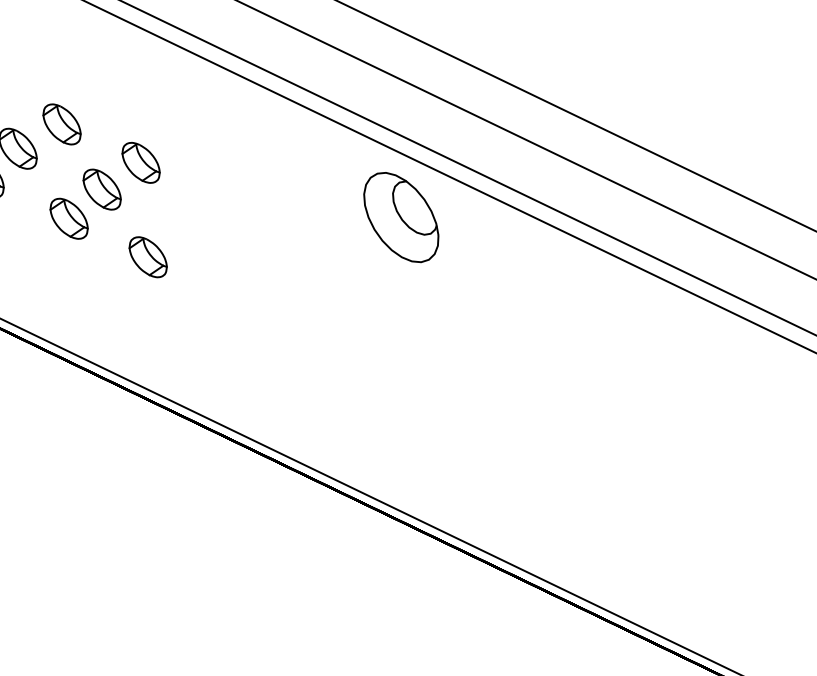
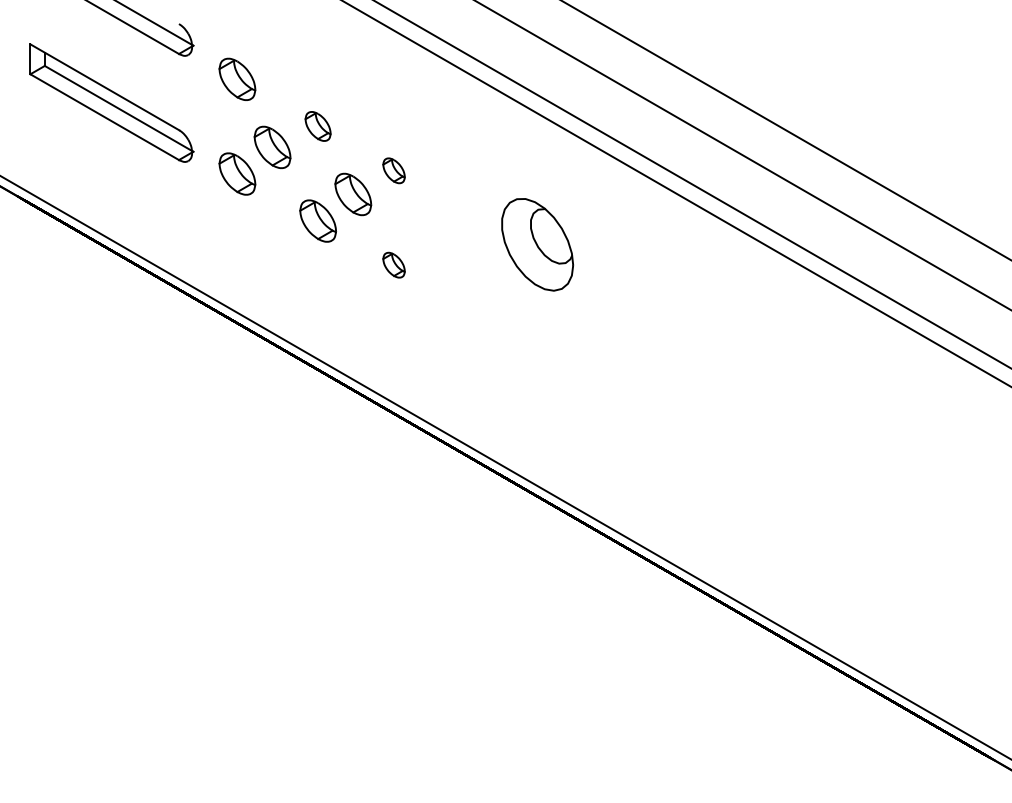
part: (61, 124) -> (317, 126), size x0.7
part: (140, 162) -> (393, 170), size x0.6
part: (401, 217) -> (537, 244), moved
part: (147, 256) -> (393, 264), size x0.6

